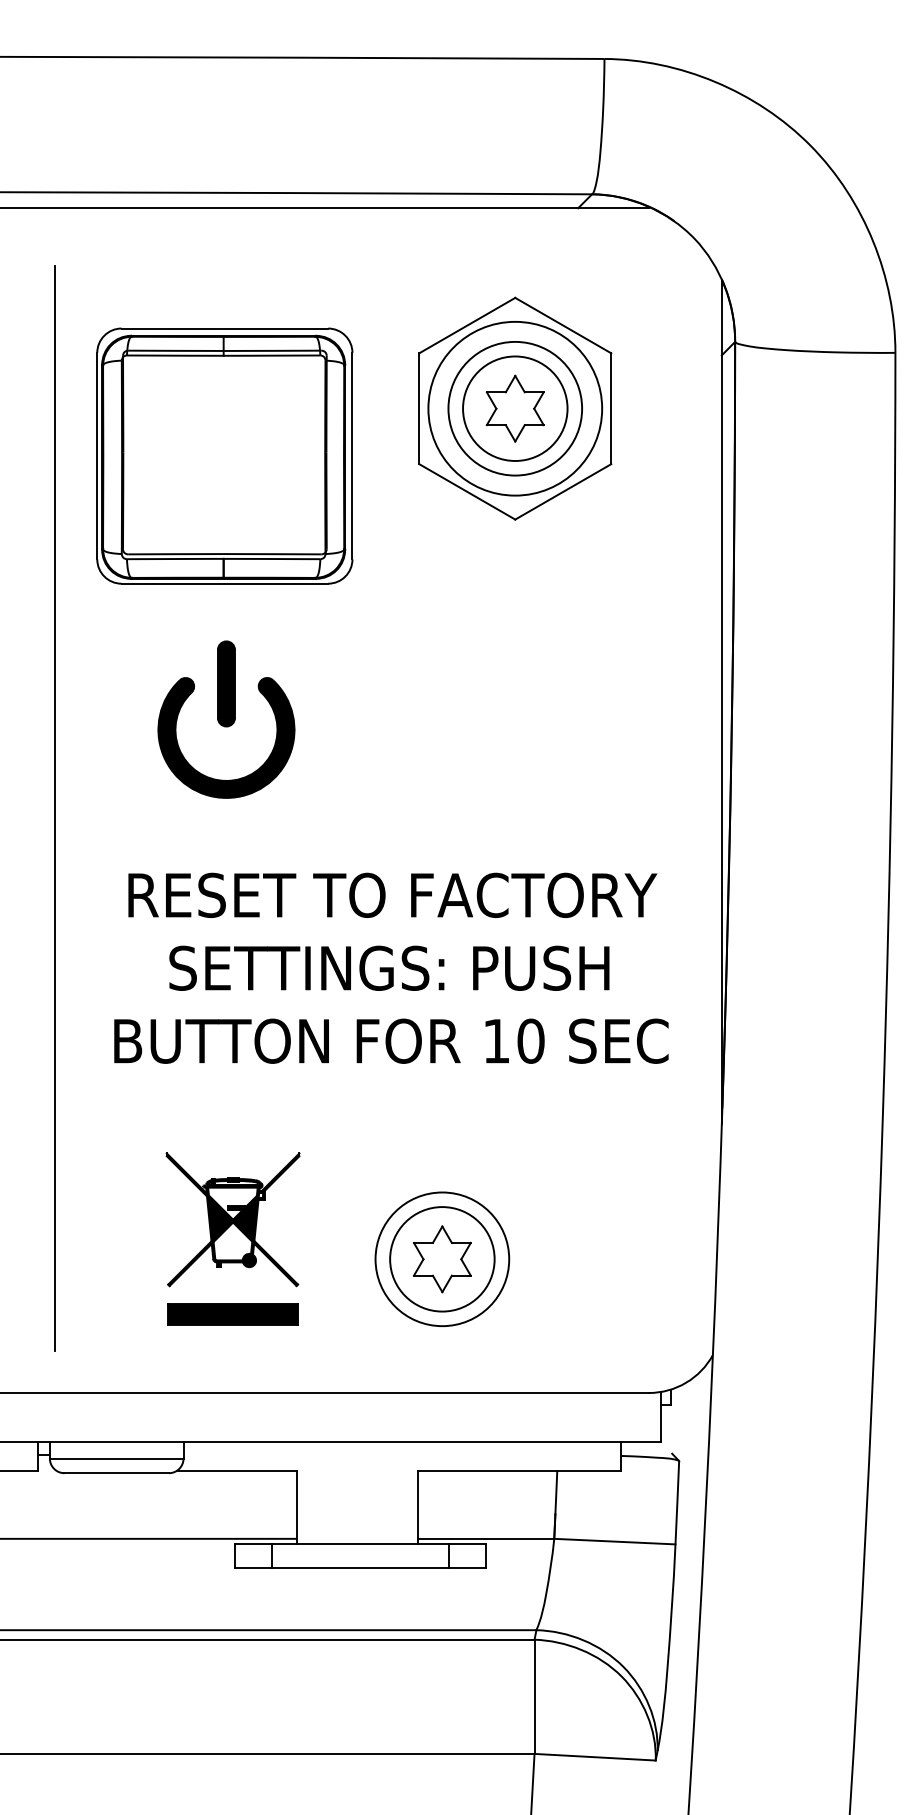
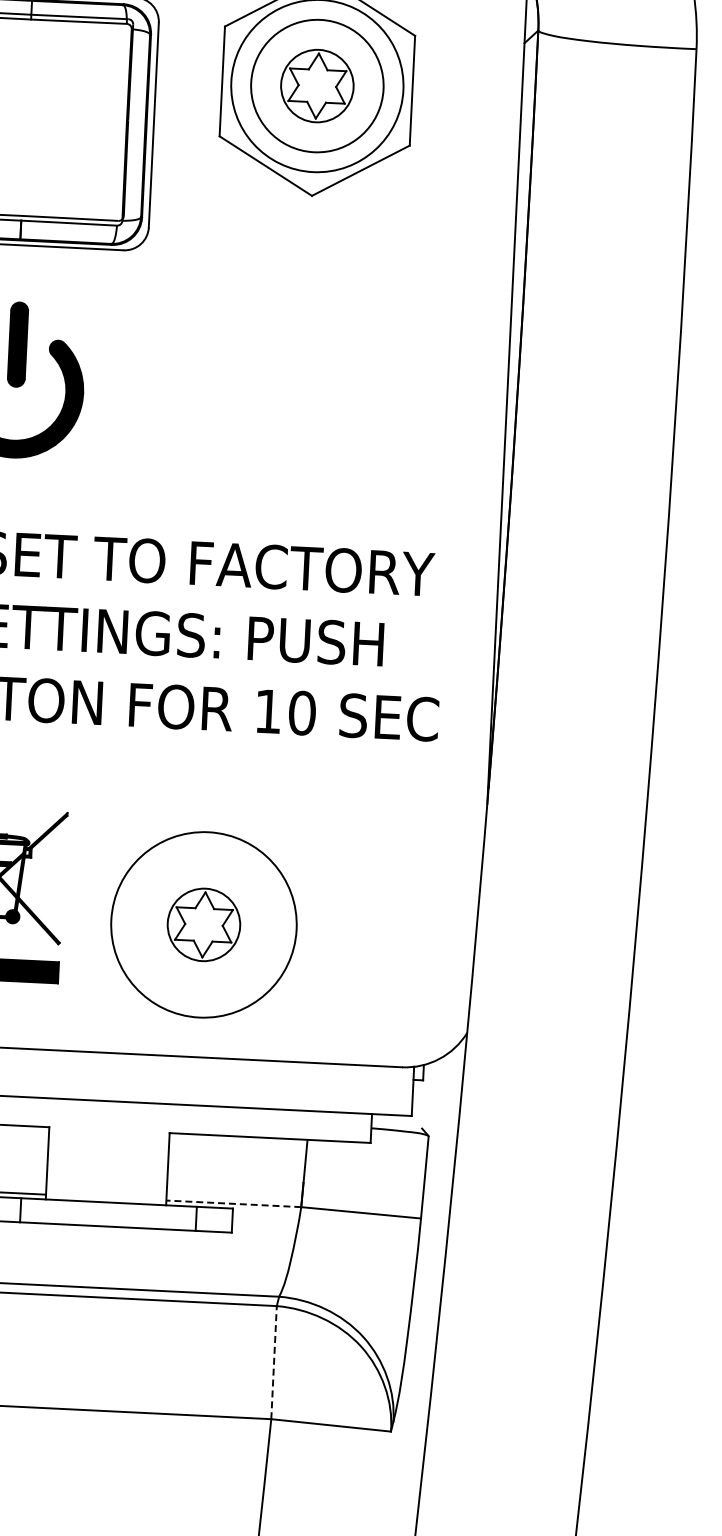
circle: (515, 408) -> (317, 85), size x0.7
circle: (442, 1259) -> (204, 925), size x0.7
circle: (442, 1259) -> (204, 925), size x1.4
line: (485, 1538) -> (233, 1203), solid -> dashed
line: (534, 1696) -> (274, 1362), solid -> dashed

